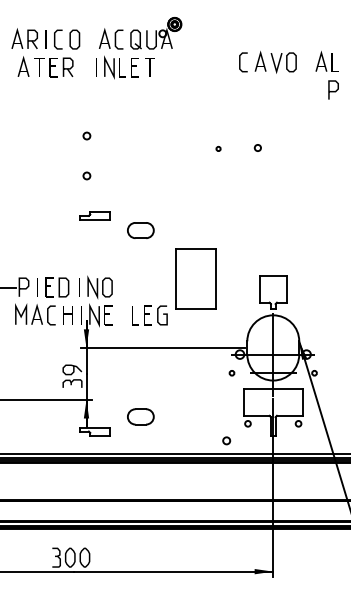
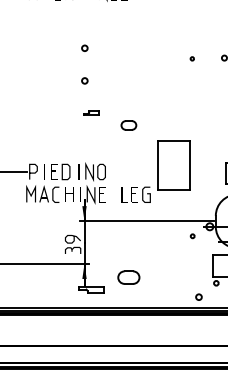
part: (94, 215) -> (91, 113), size x0.6
part: (140, 230) -> (128, 125), size x0.7
circle: (231, 373) -> (192, 236), moved

